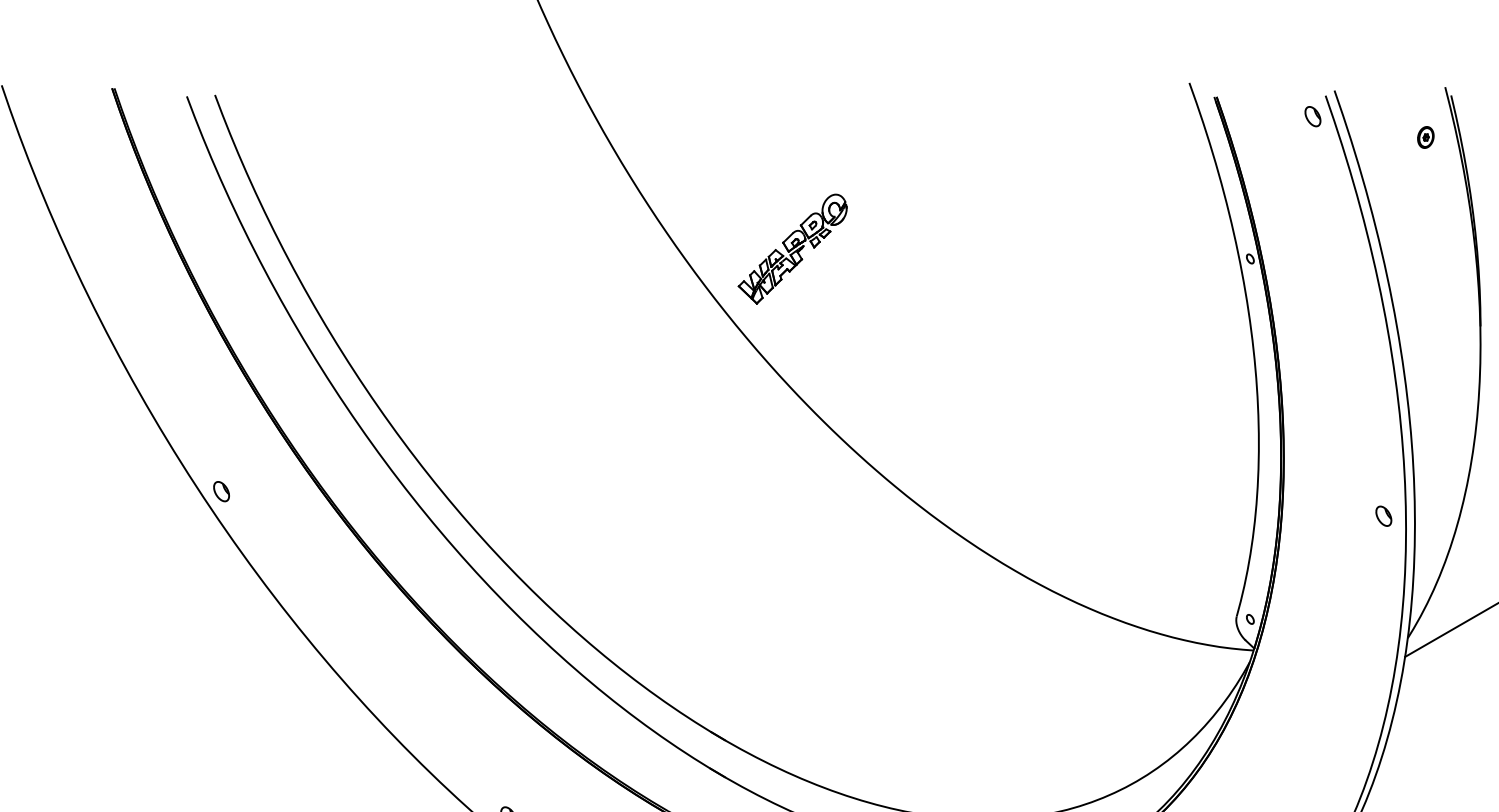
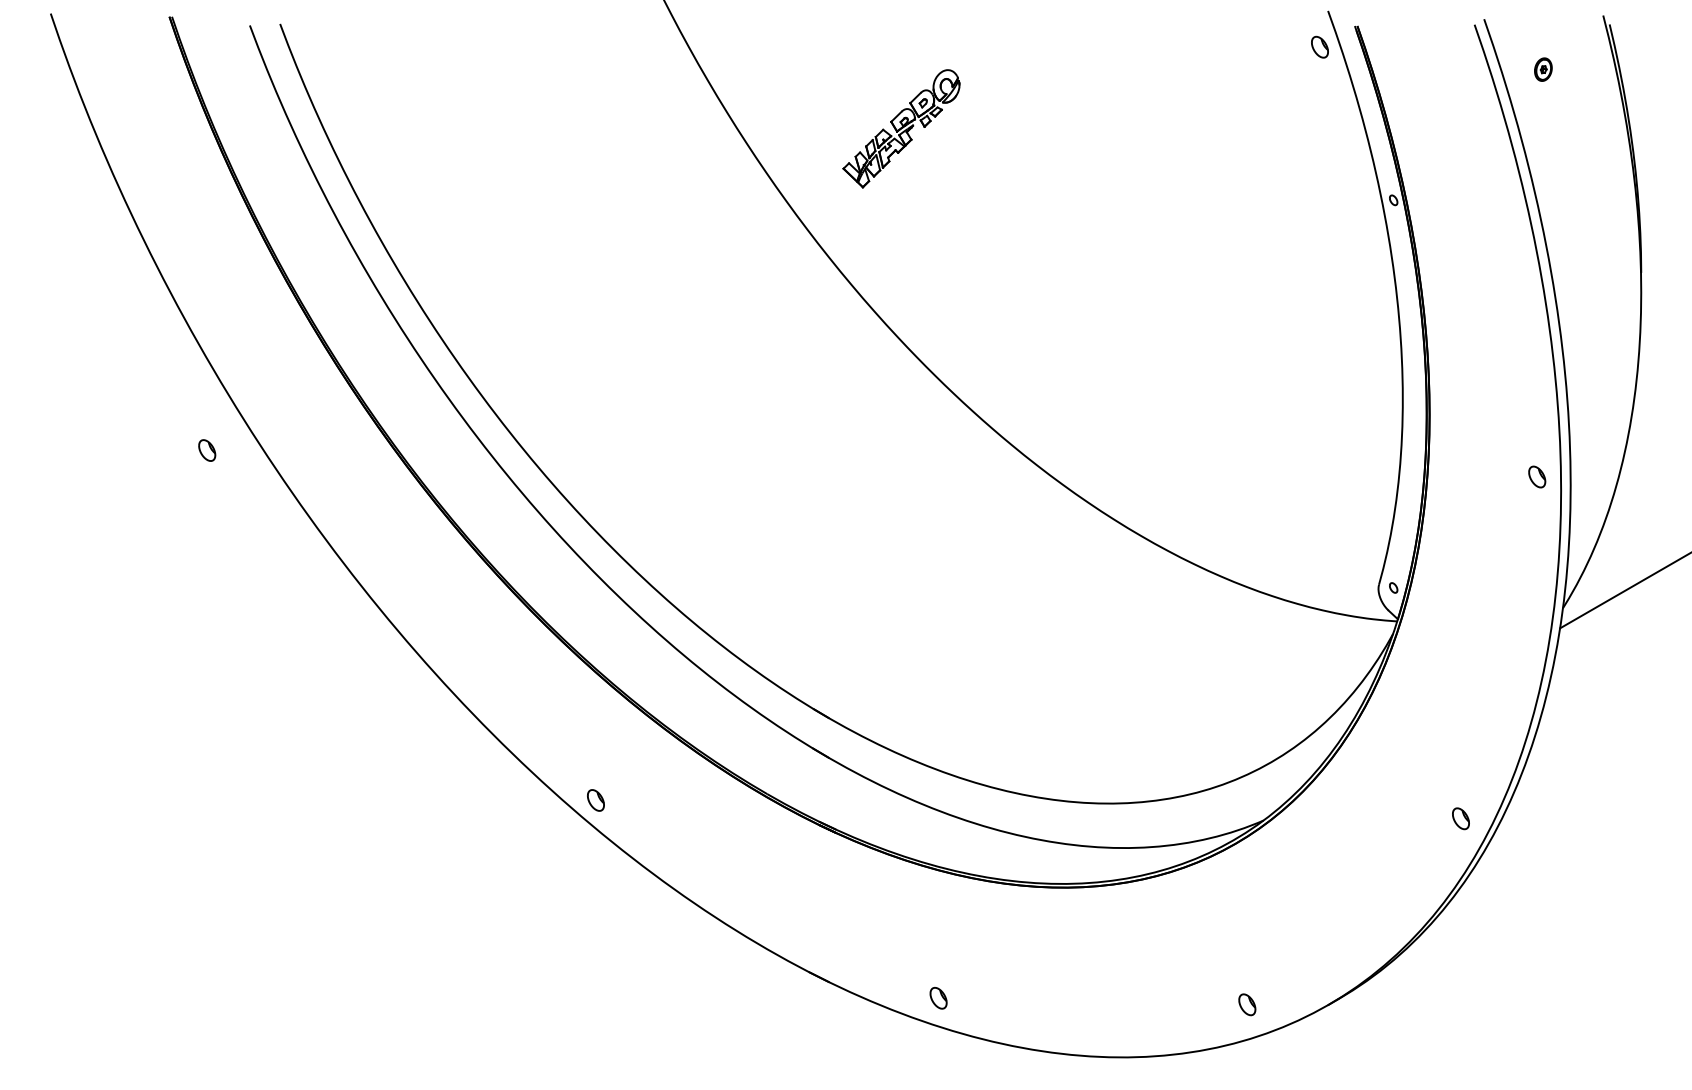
part: (1312, 115) -> (1319, 46), moved
part: (1425, 137) -> (1543, 69), moved
part: (792, 248) -> (901, 128), moved
part: (221, 491) -> (207, 450), moved

